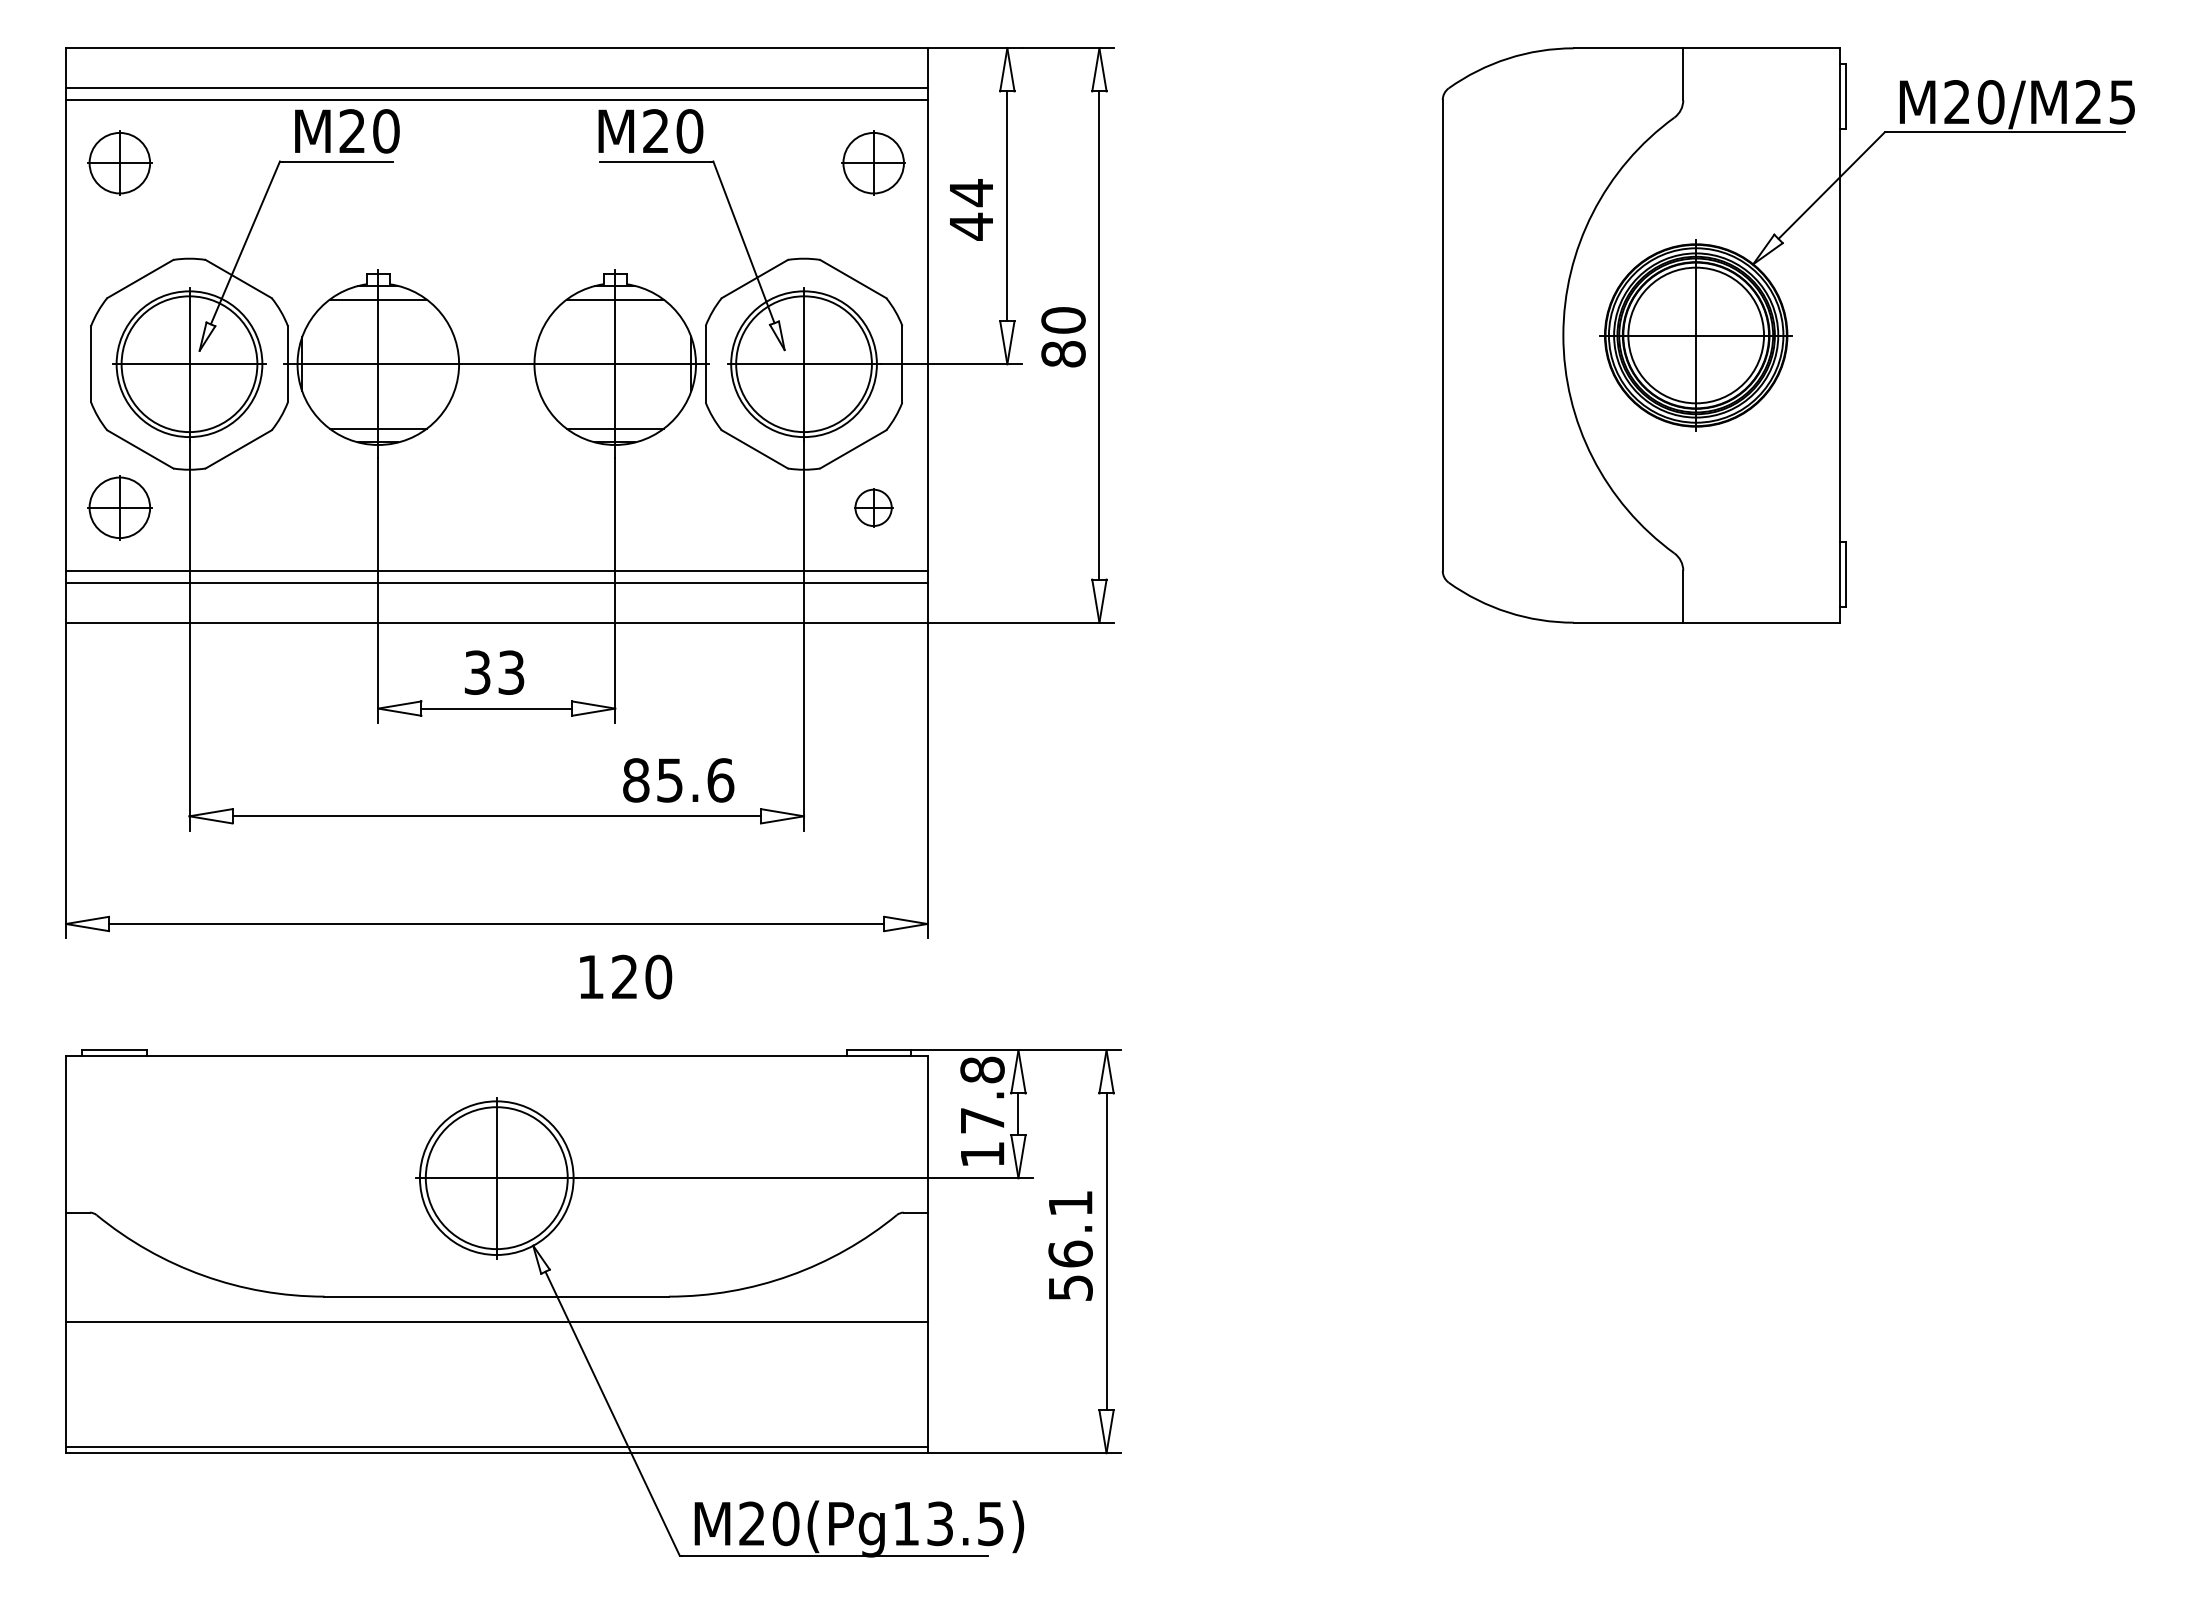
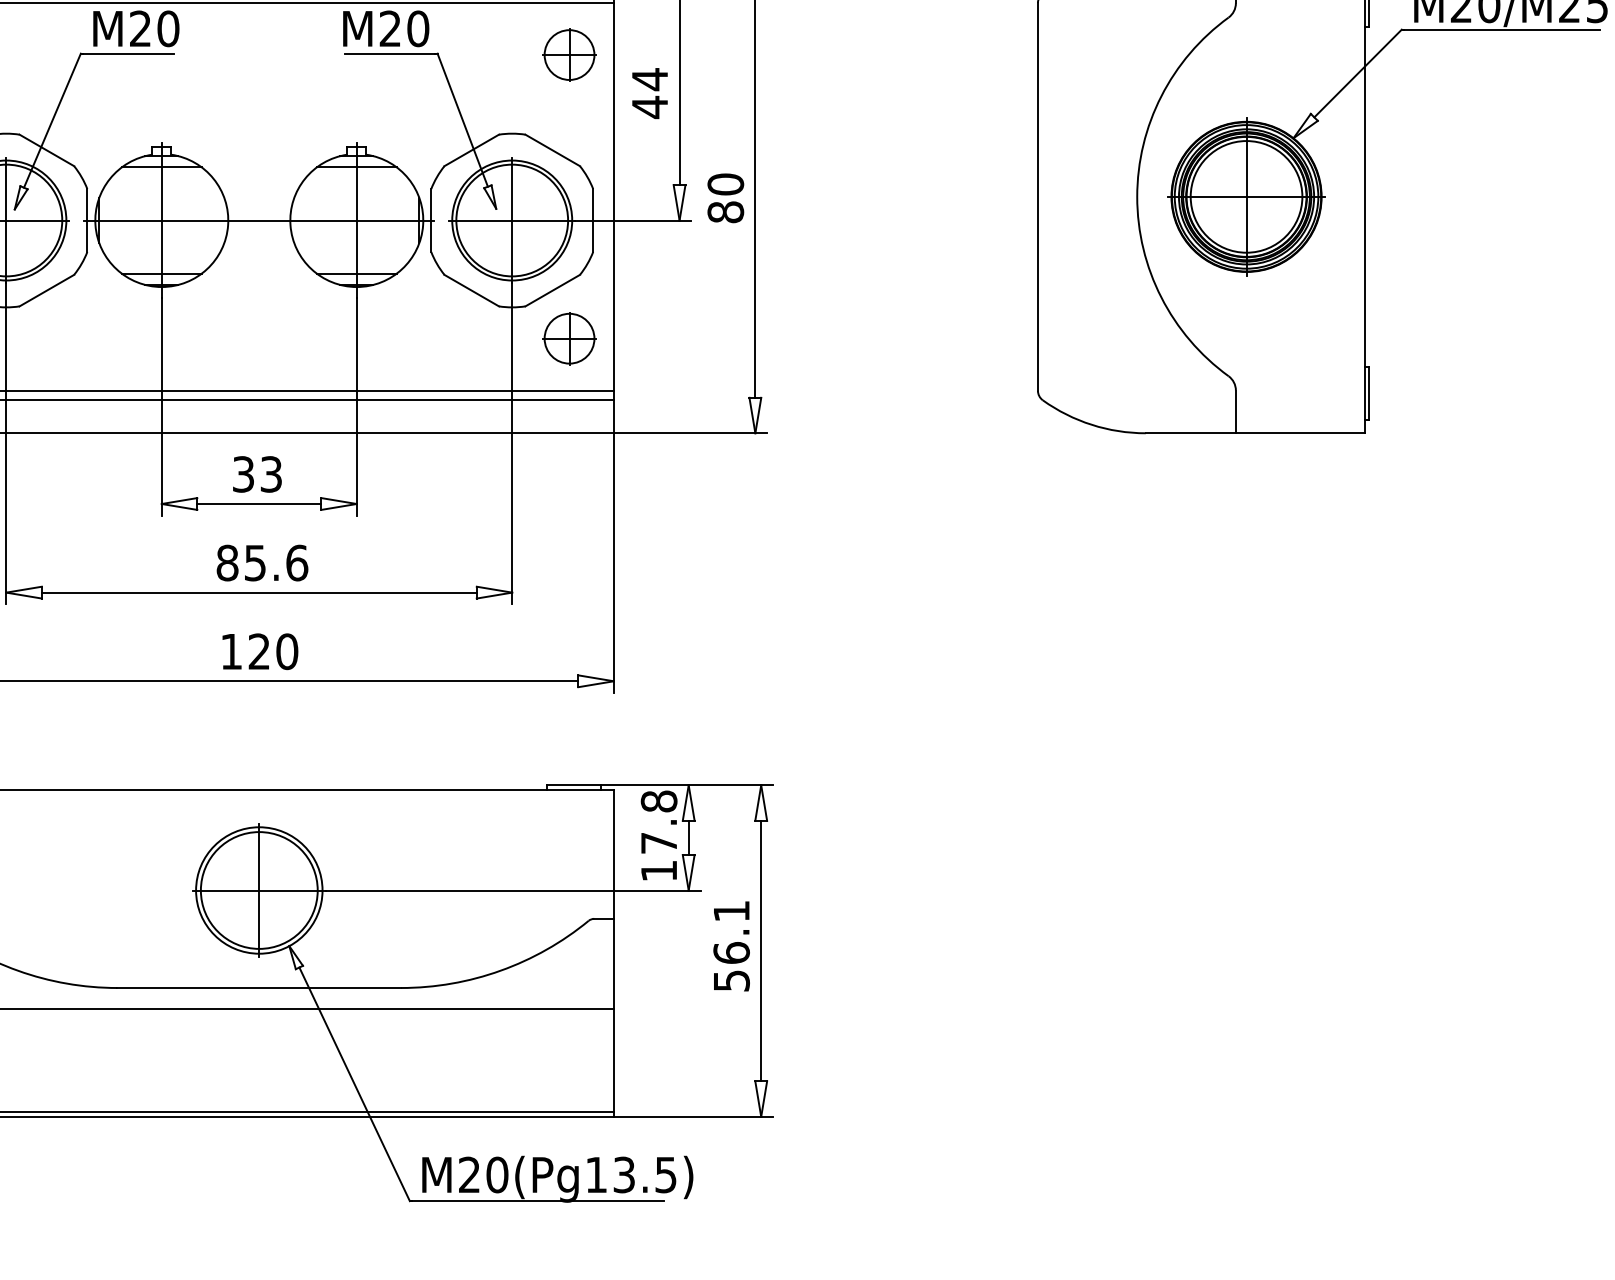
part: (873, 507) -> (569, 338), size x1.67
text: (678, 780) -> (262, 563), moved
text: (626, 976) -> (260, 651), moved

